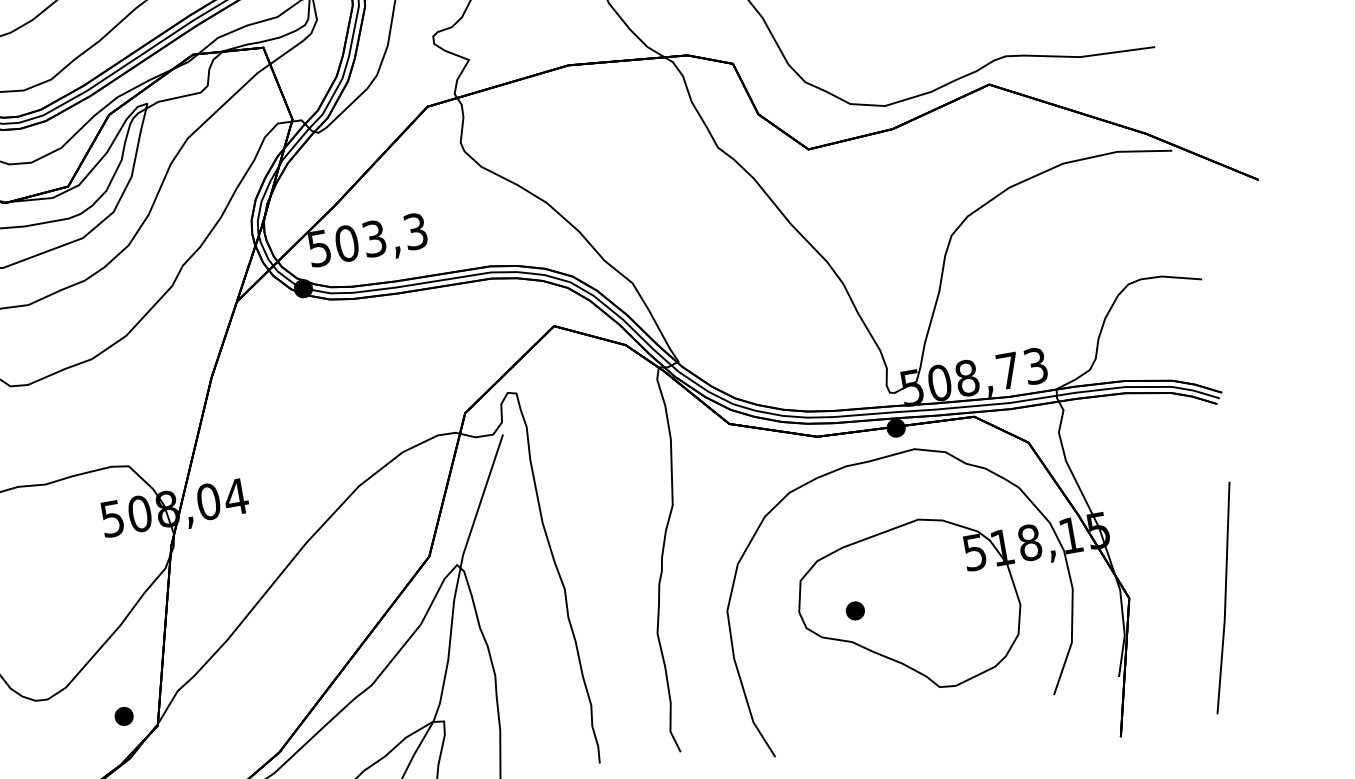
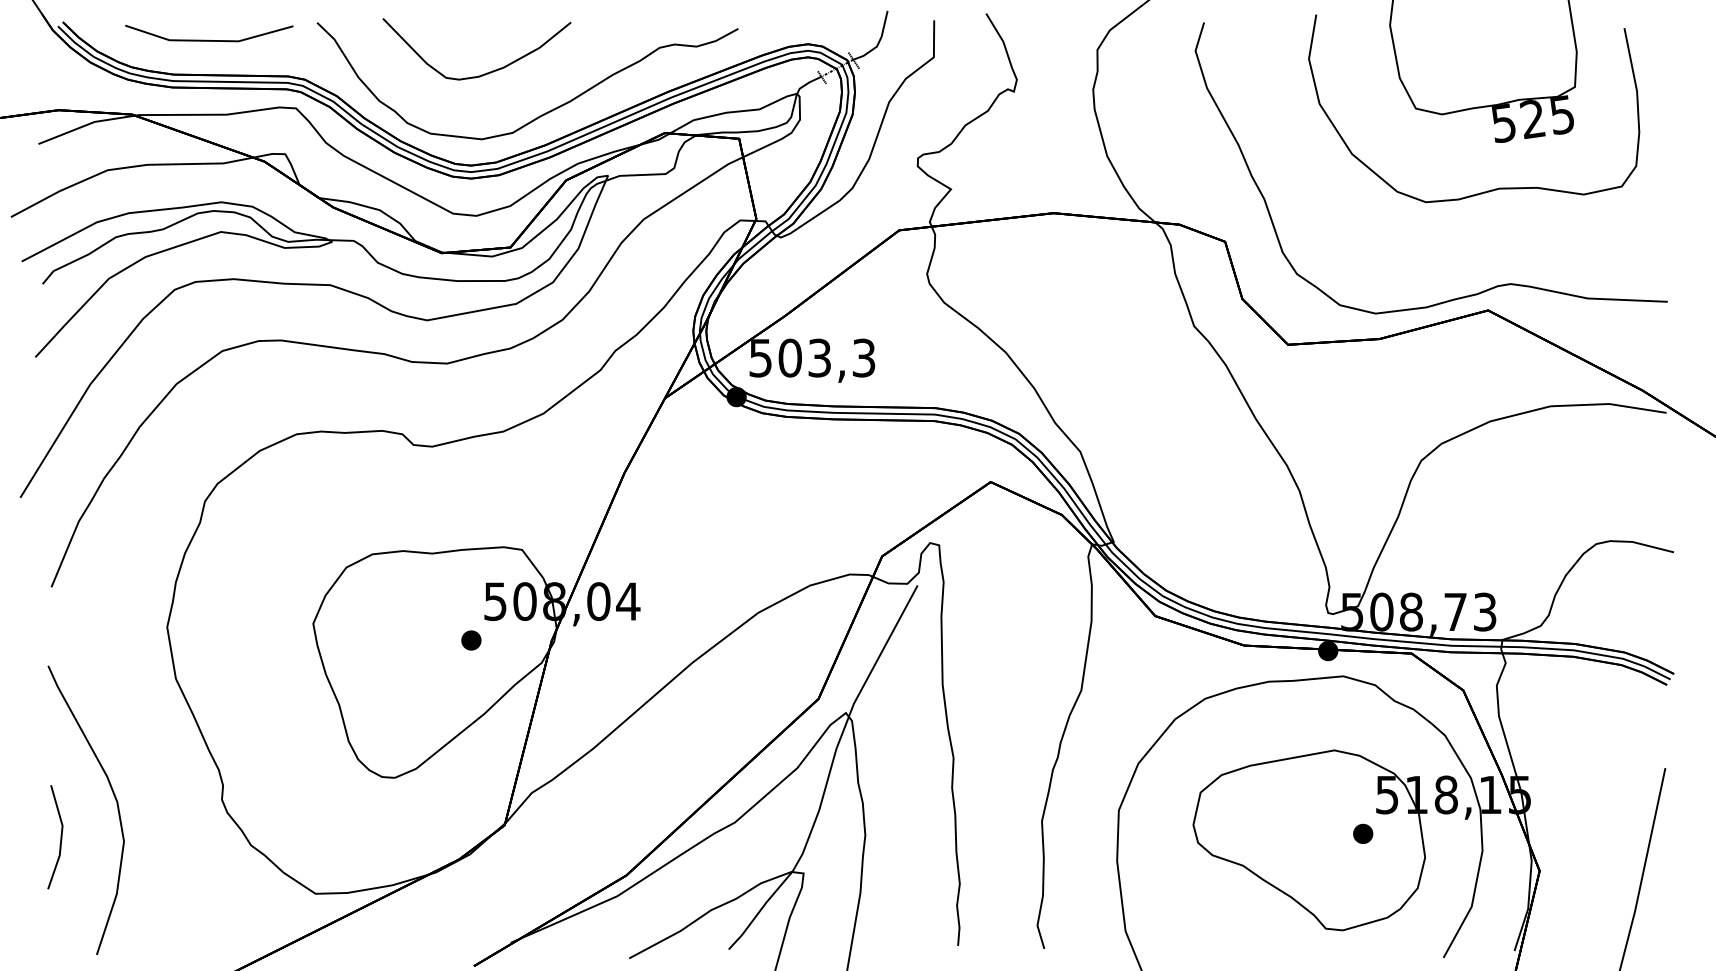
part: (855, 610) -> (1363, 833), moved
part: (124, 716) -> (471, 640), moved

